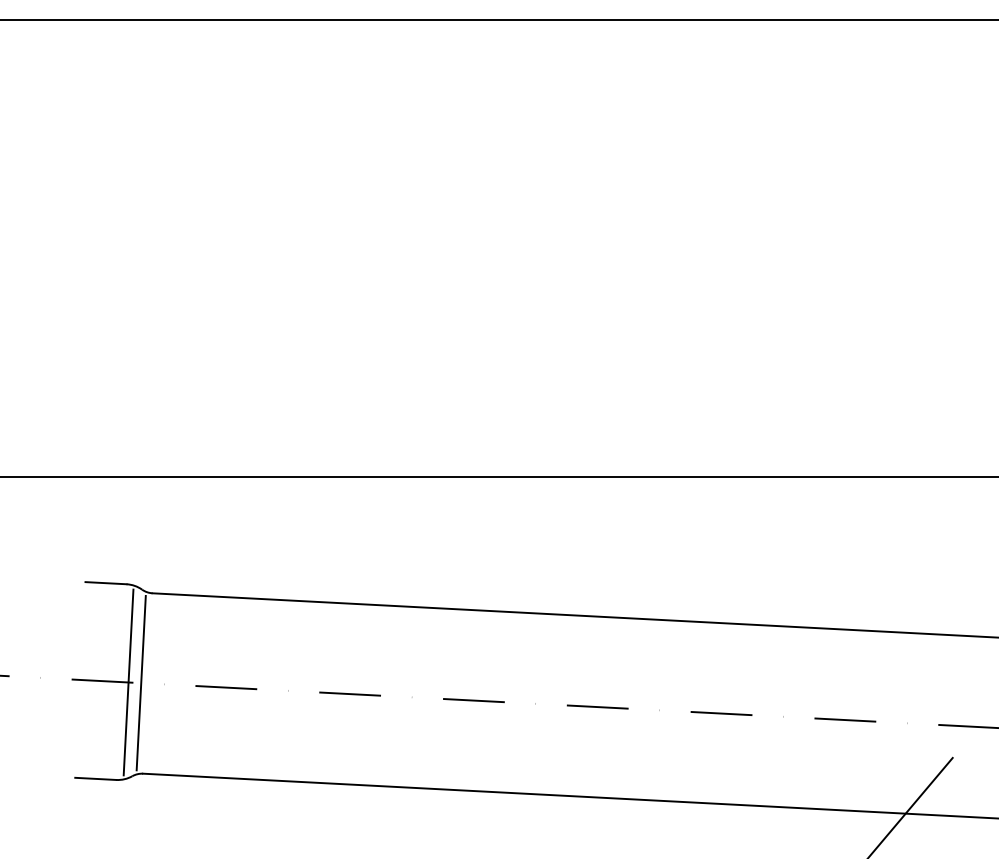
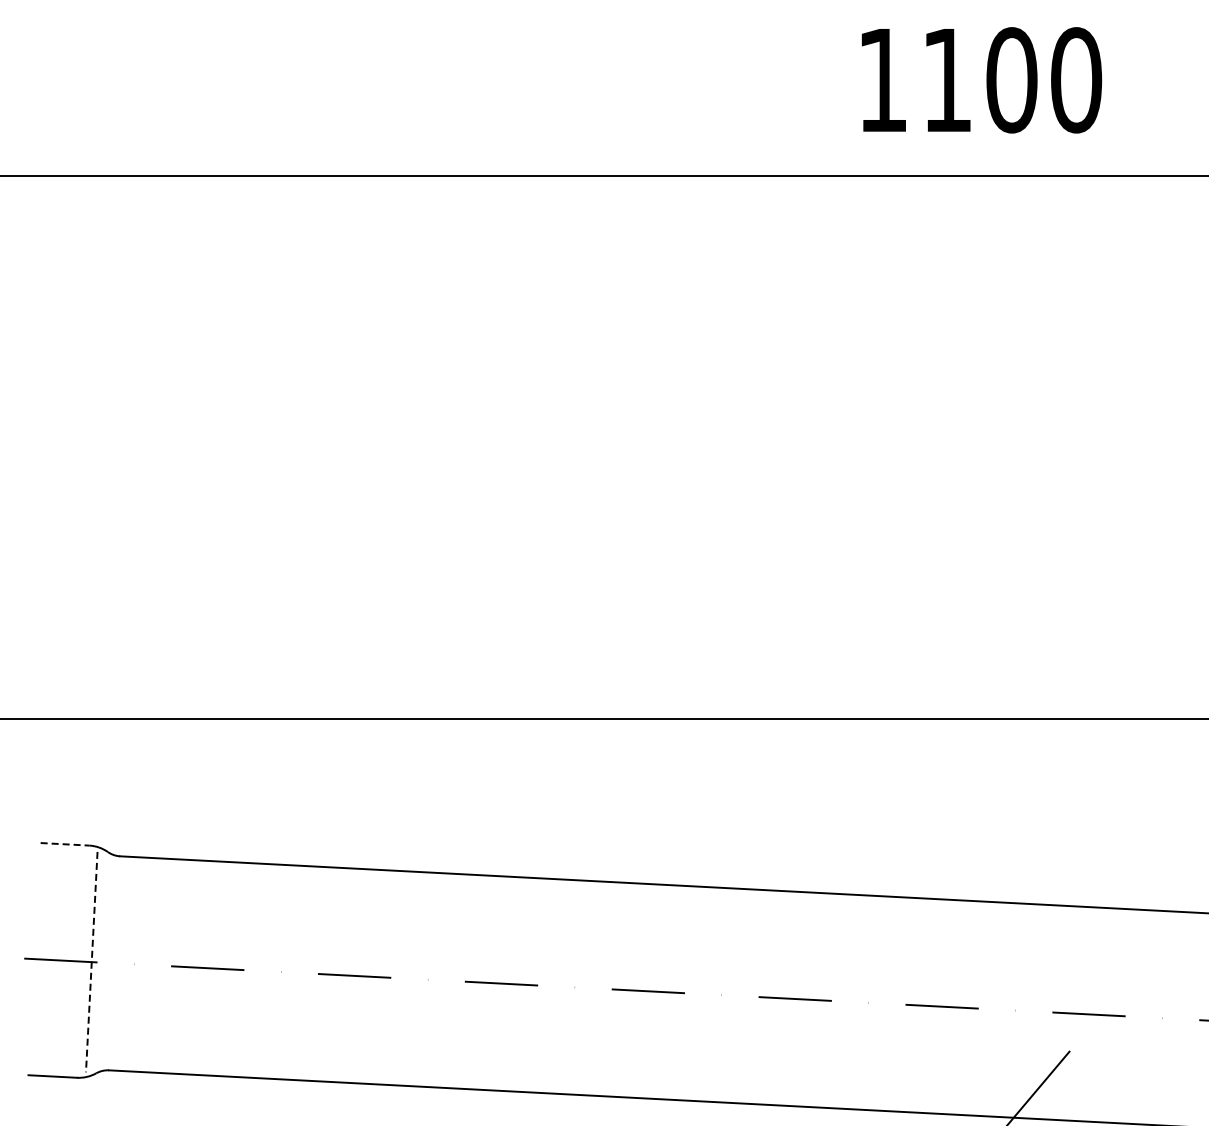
line: (106, 583) -> (65, 844), solid -> dashed
line: (128, 682) -> (91, 962), solid -> dashed
line: (140, 682) -> (106, 962), removed

